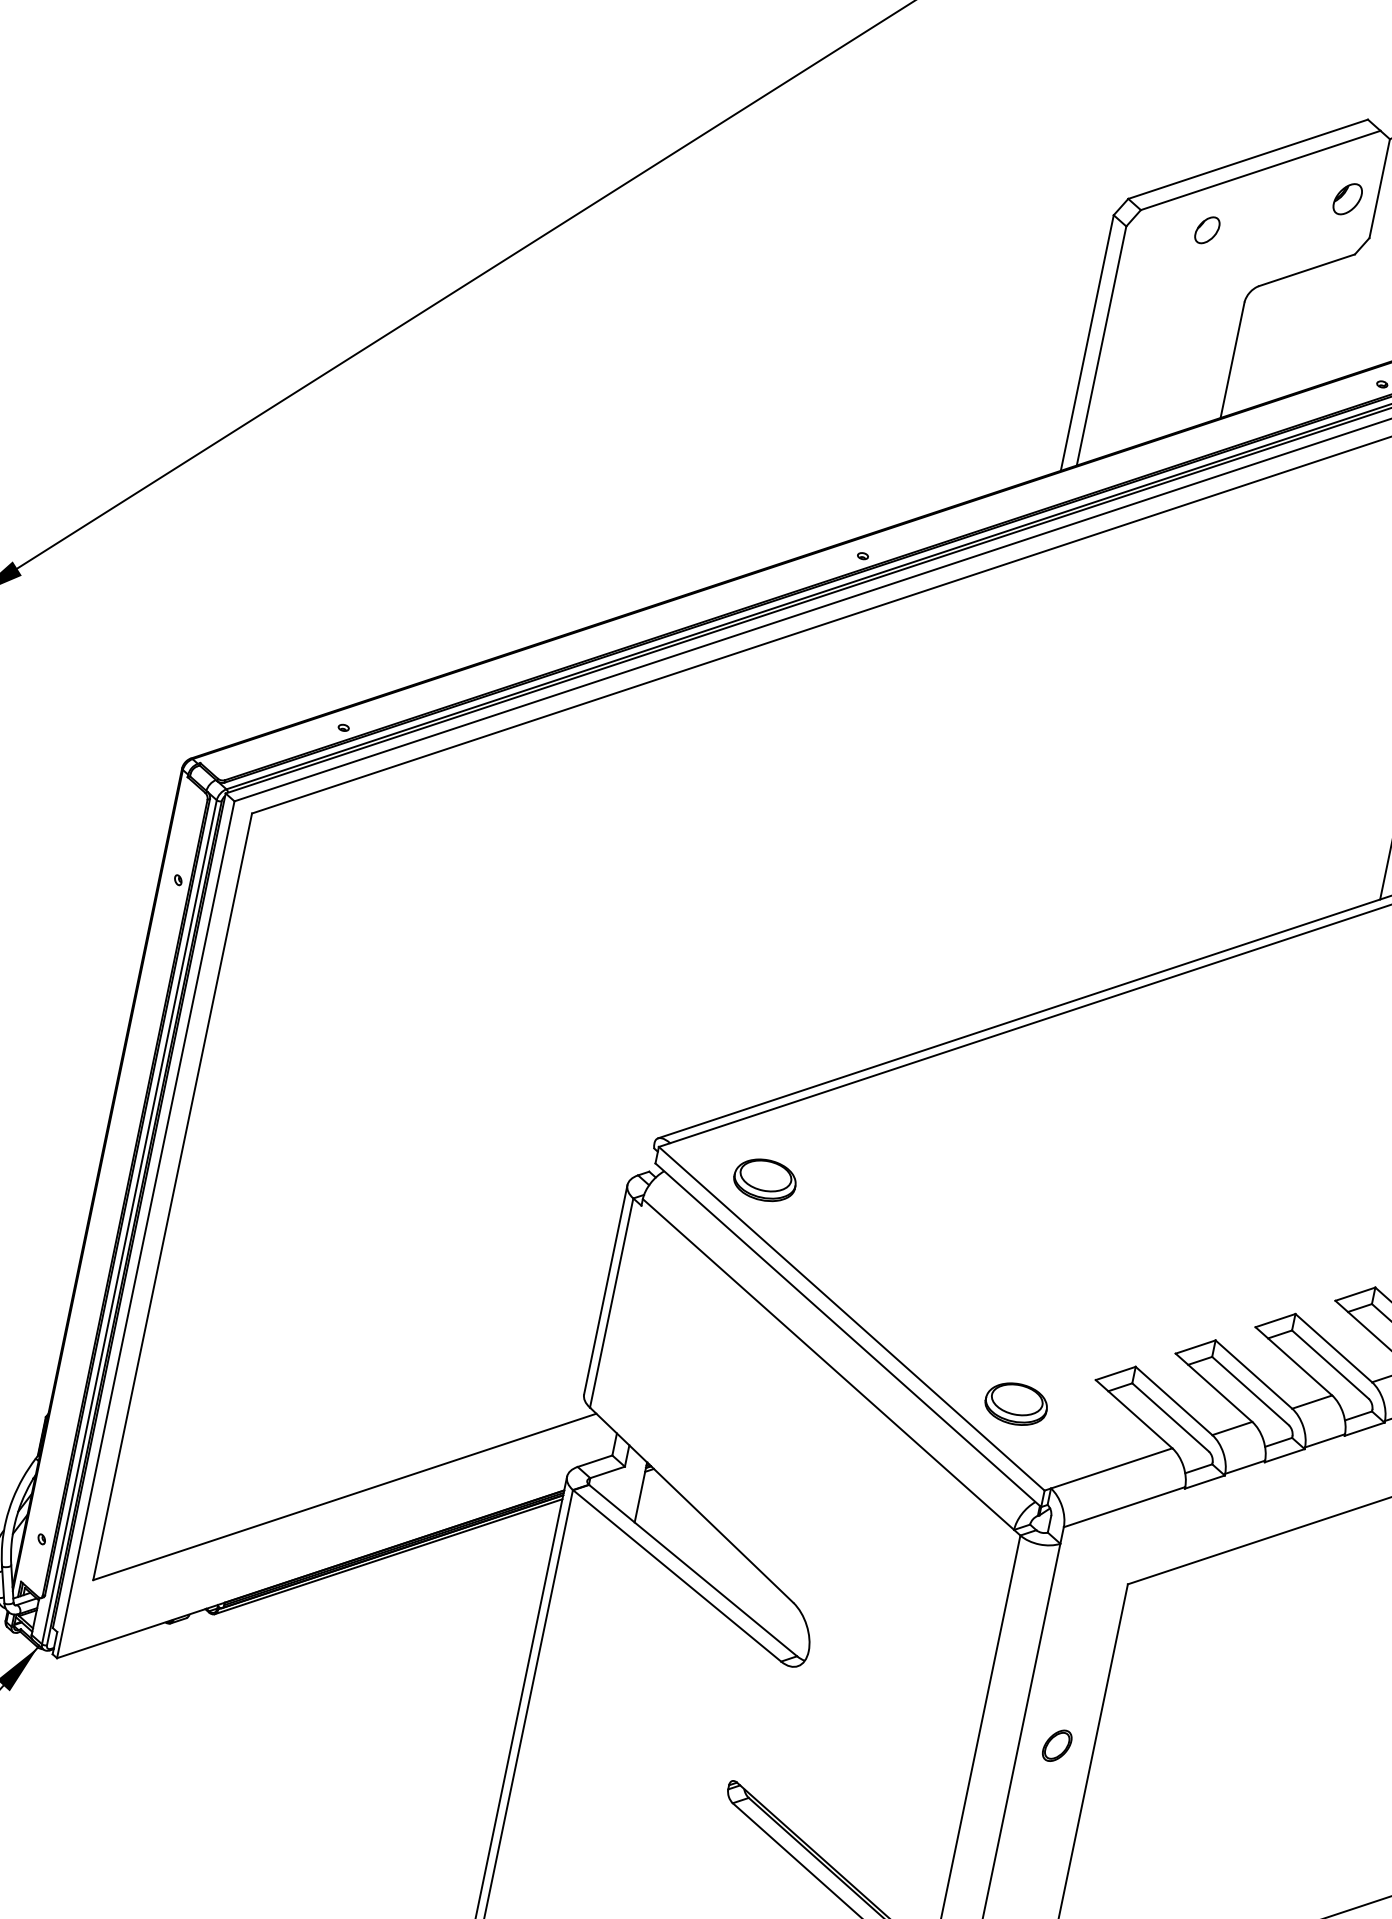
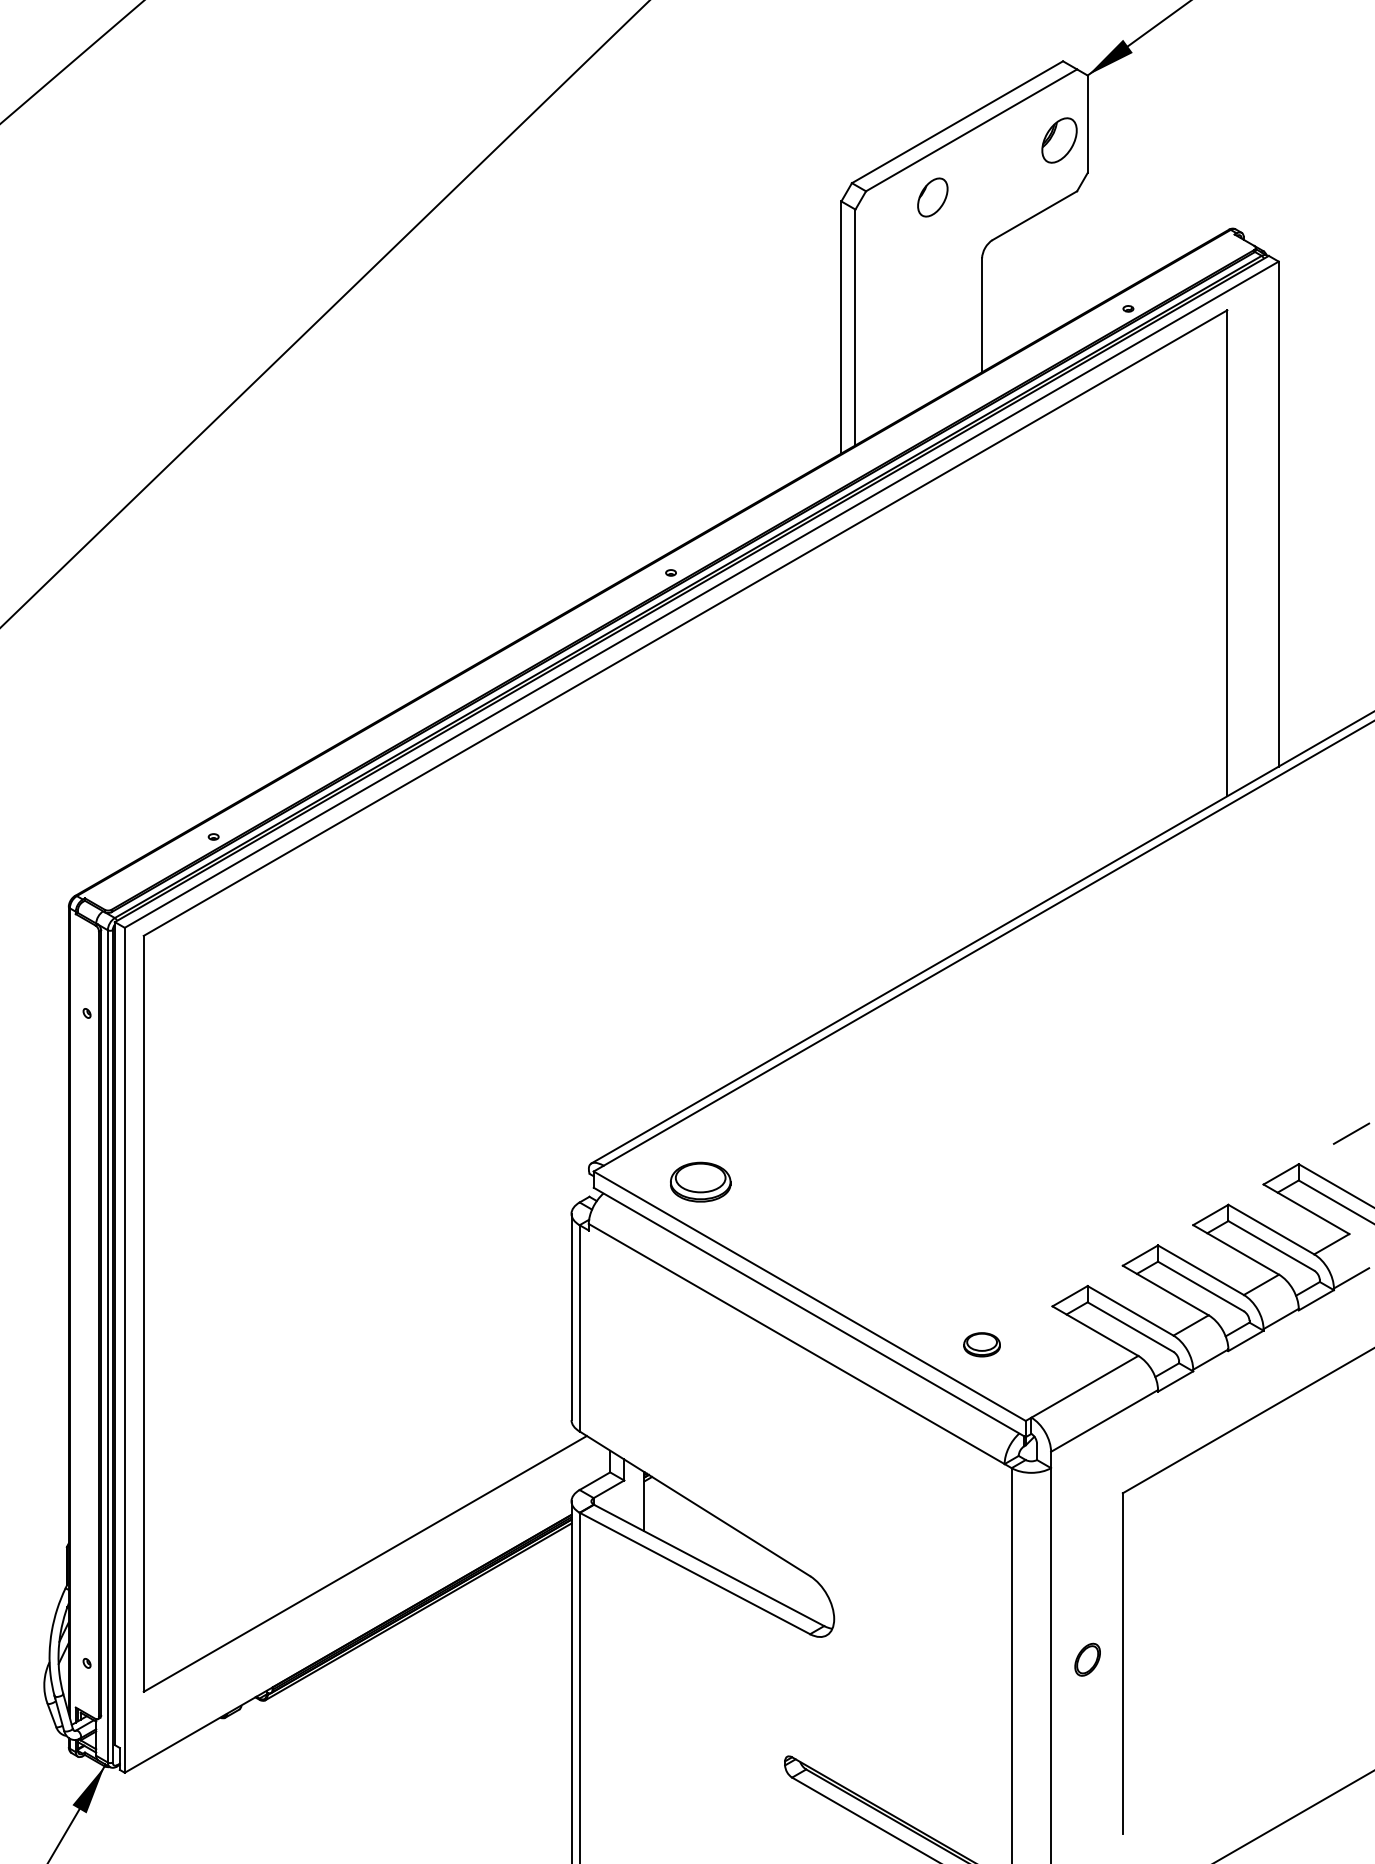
part: (1347, 199) -> (1059, 140), size x1.4
part: (1207, 229) -> (932, 196), size x1.4
part: (1015, 1403) -> (981, 1344), size x0.6

